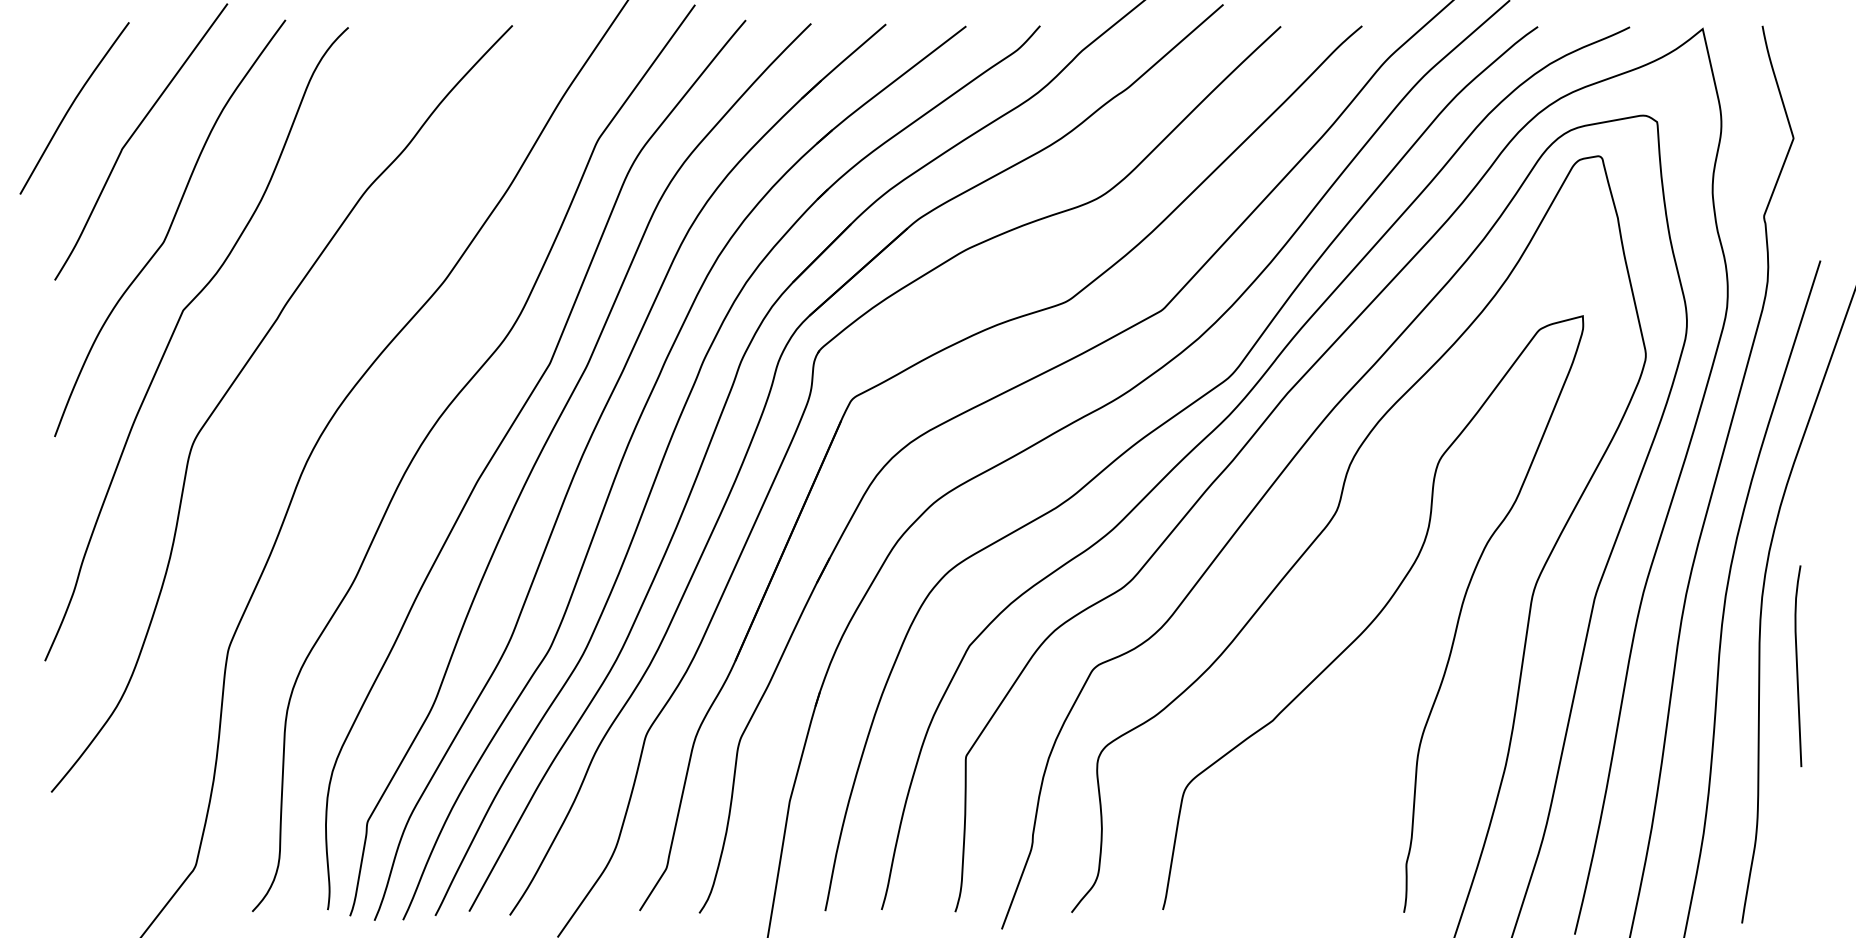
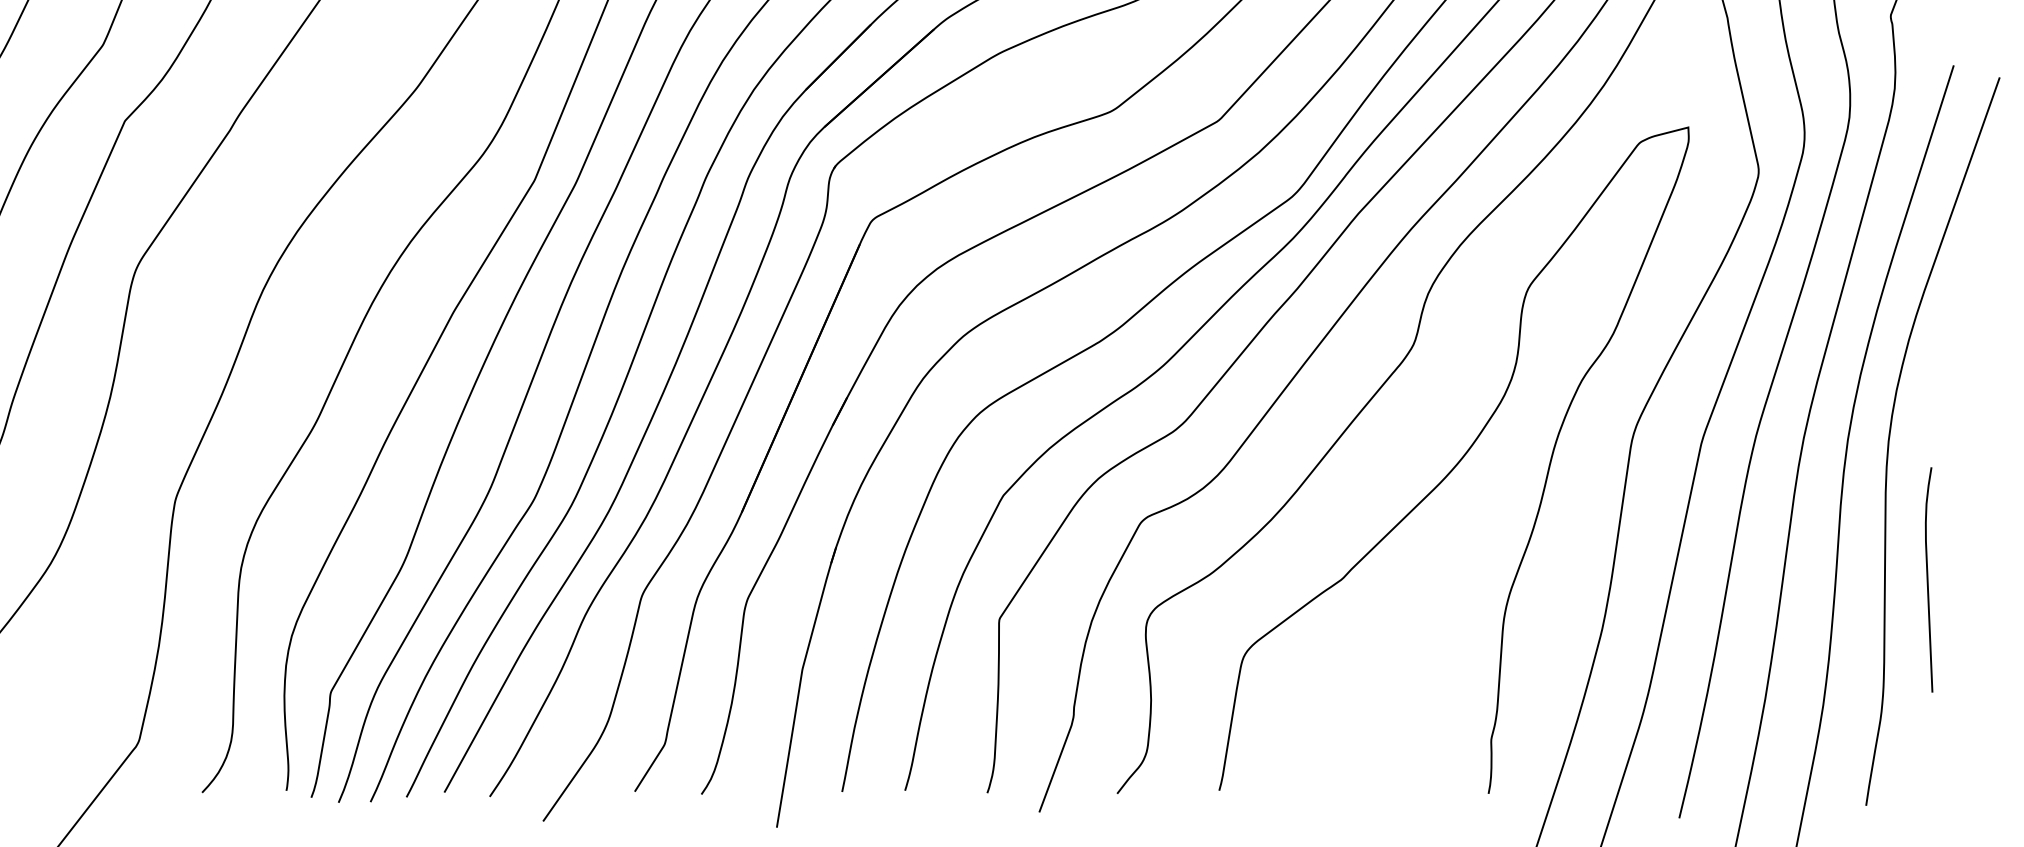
curve: (1797, 666) -> (1928, 580), moved

